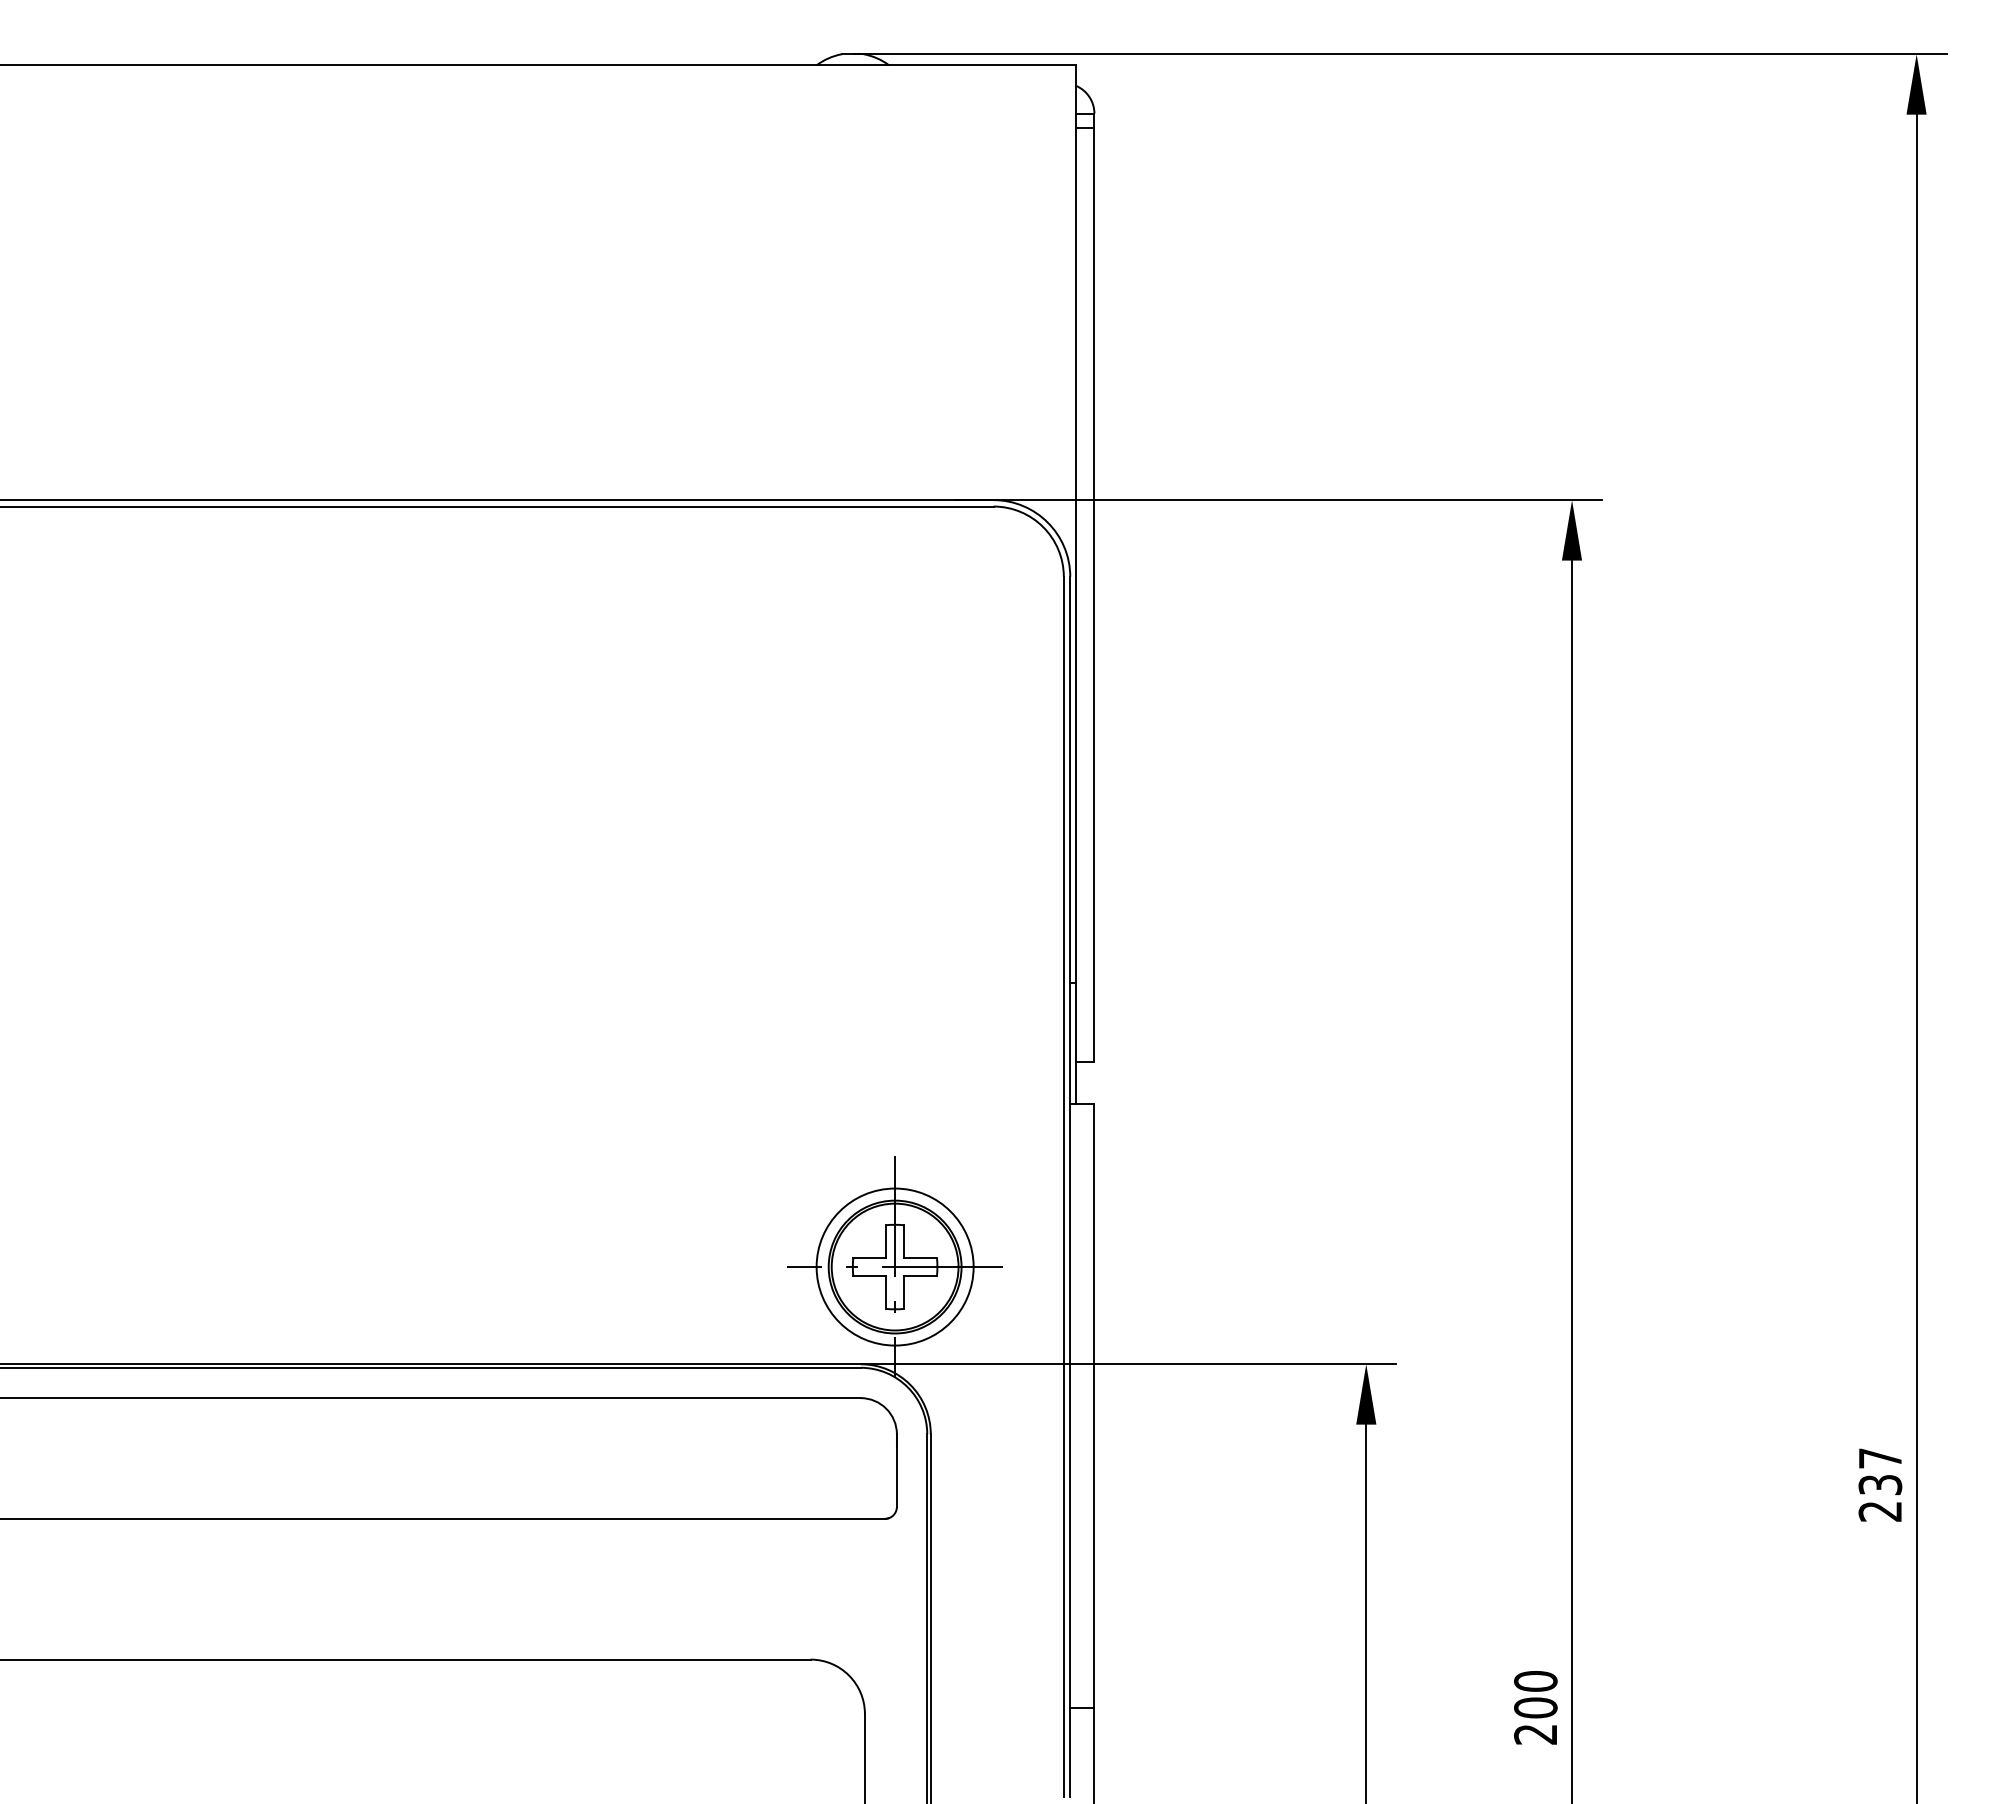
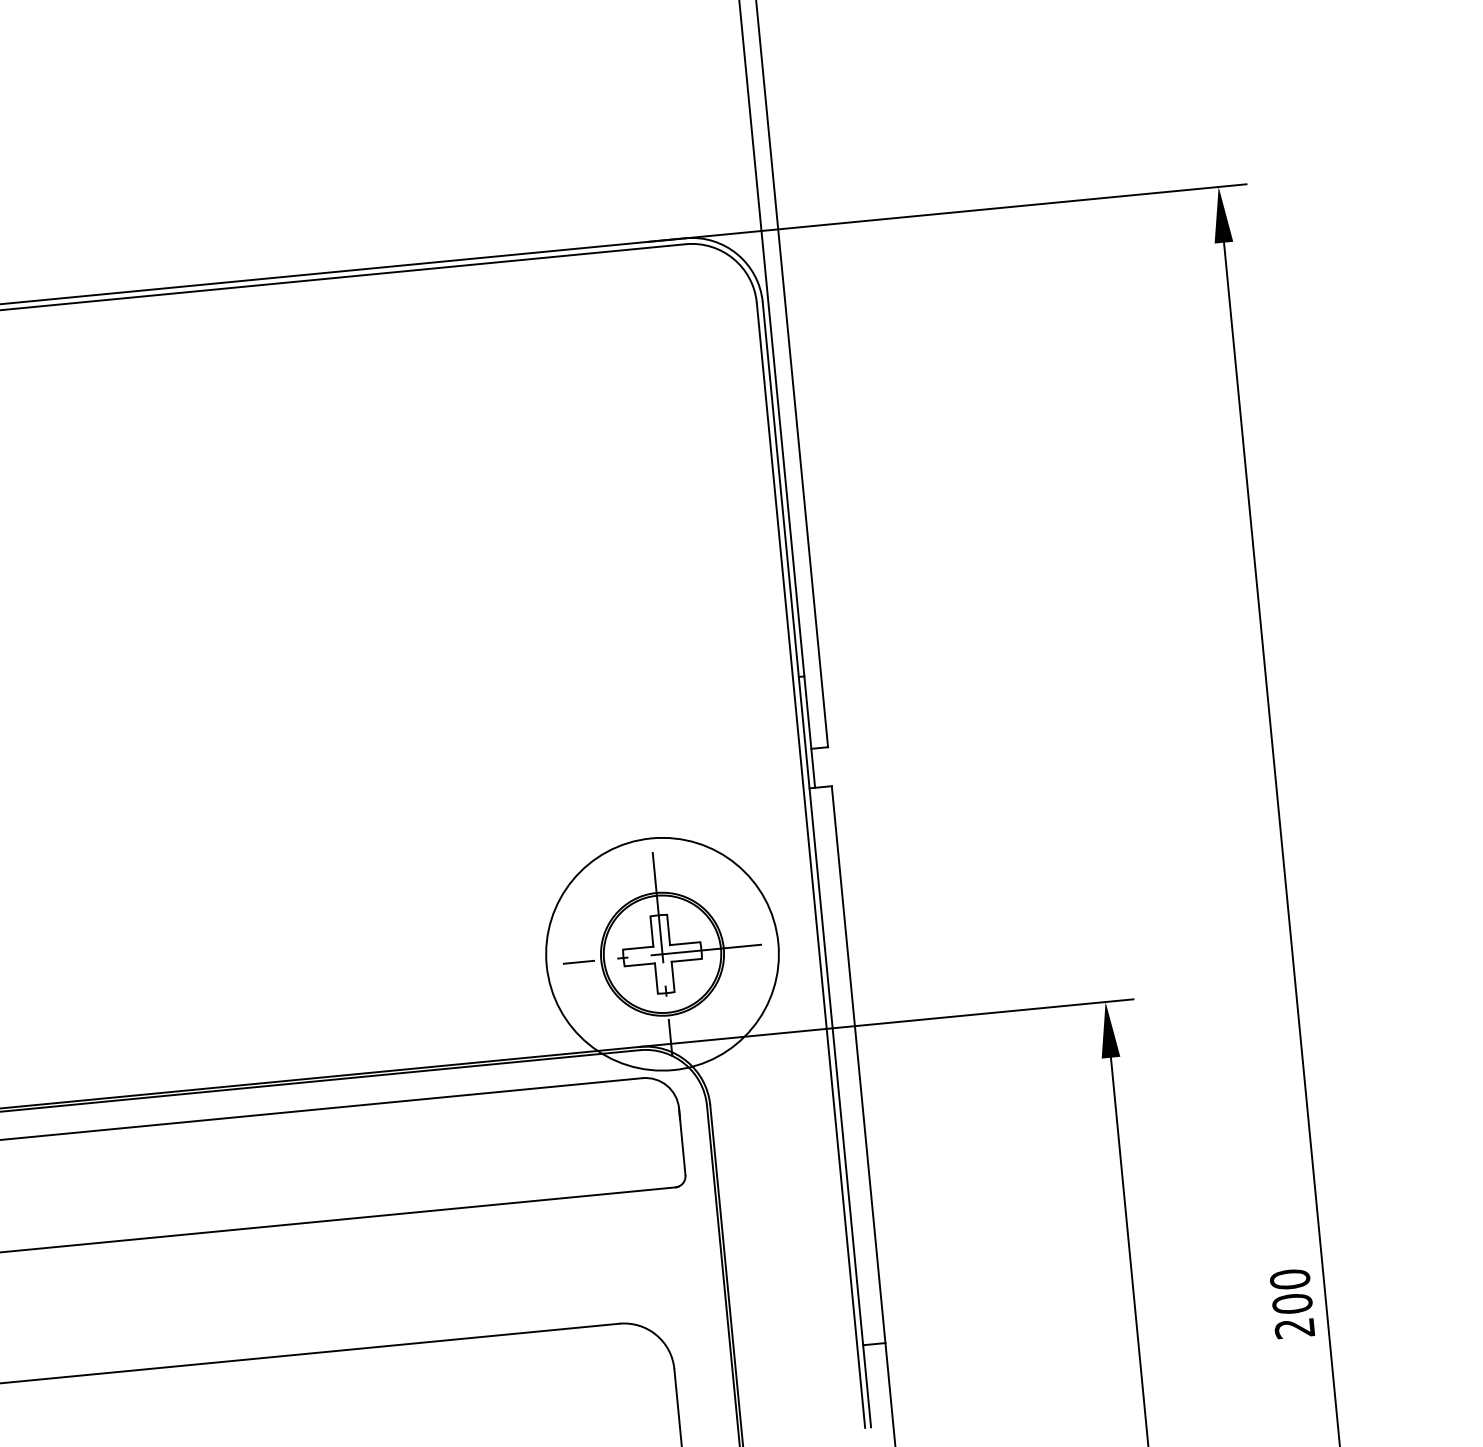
circle: (894, 1266) -> (661, 953), size x1.6

